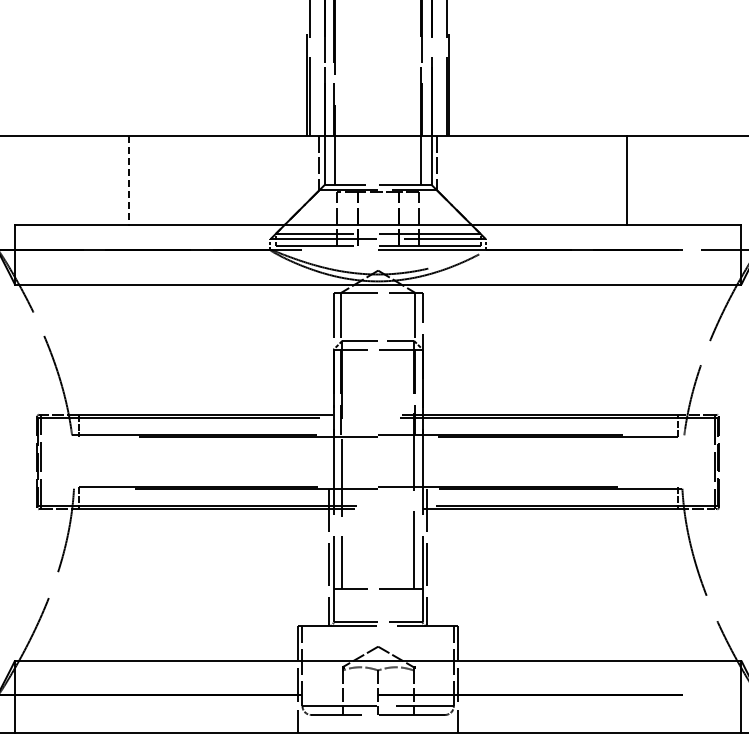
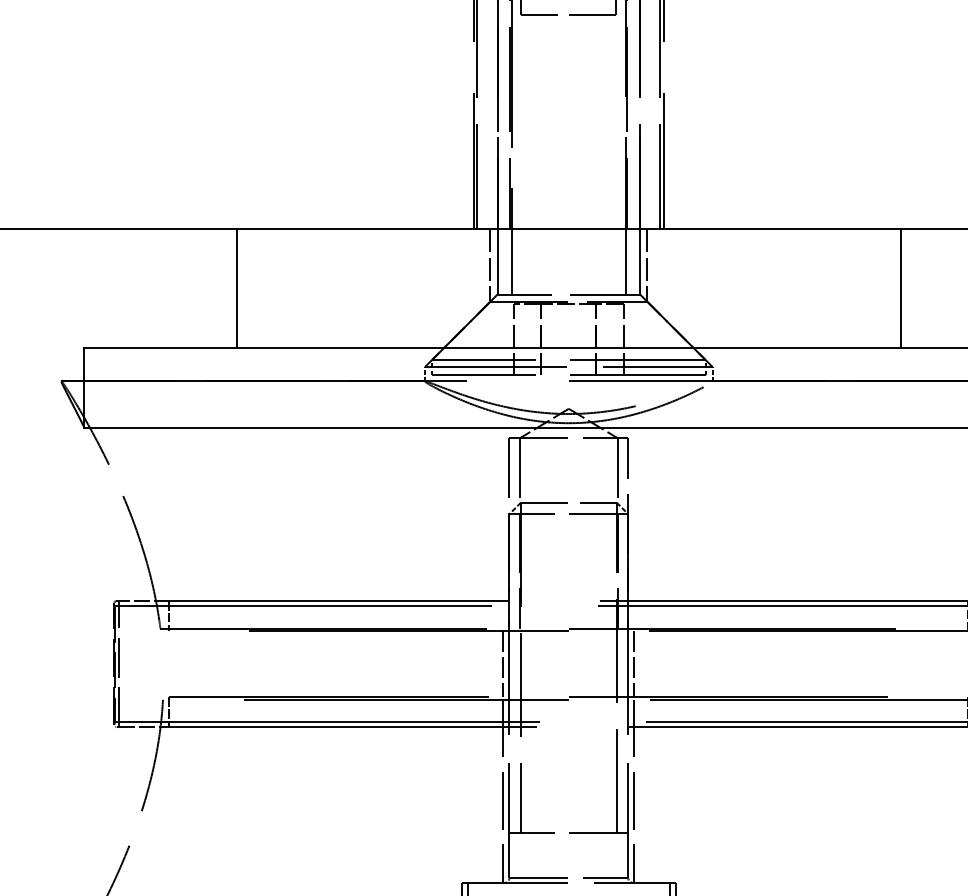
line: (129, 180) -> (237, 288), dashed -> solid
line: (329, 461) -> (503, 663), added
line: (427, 461) -> (634, 663), added

